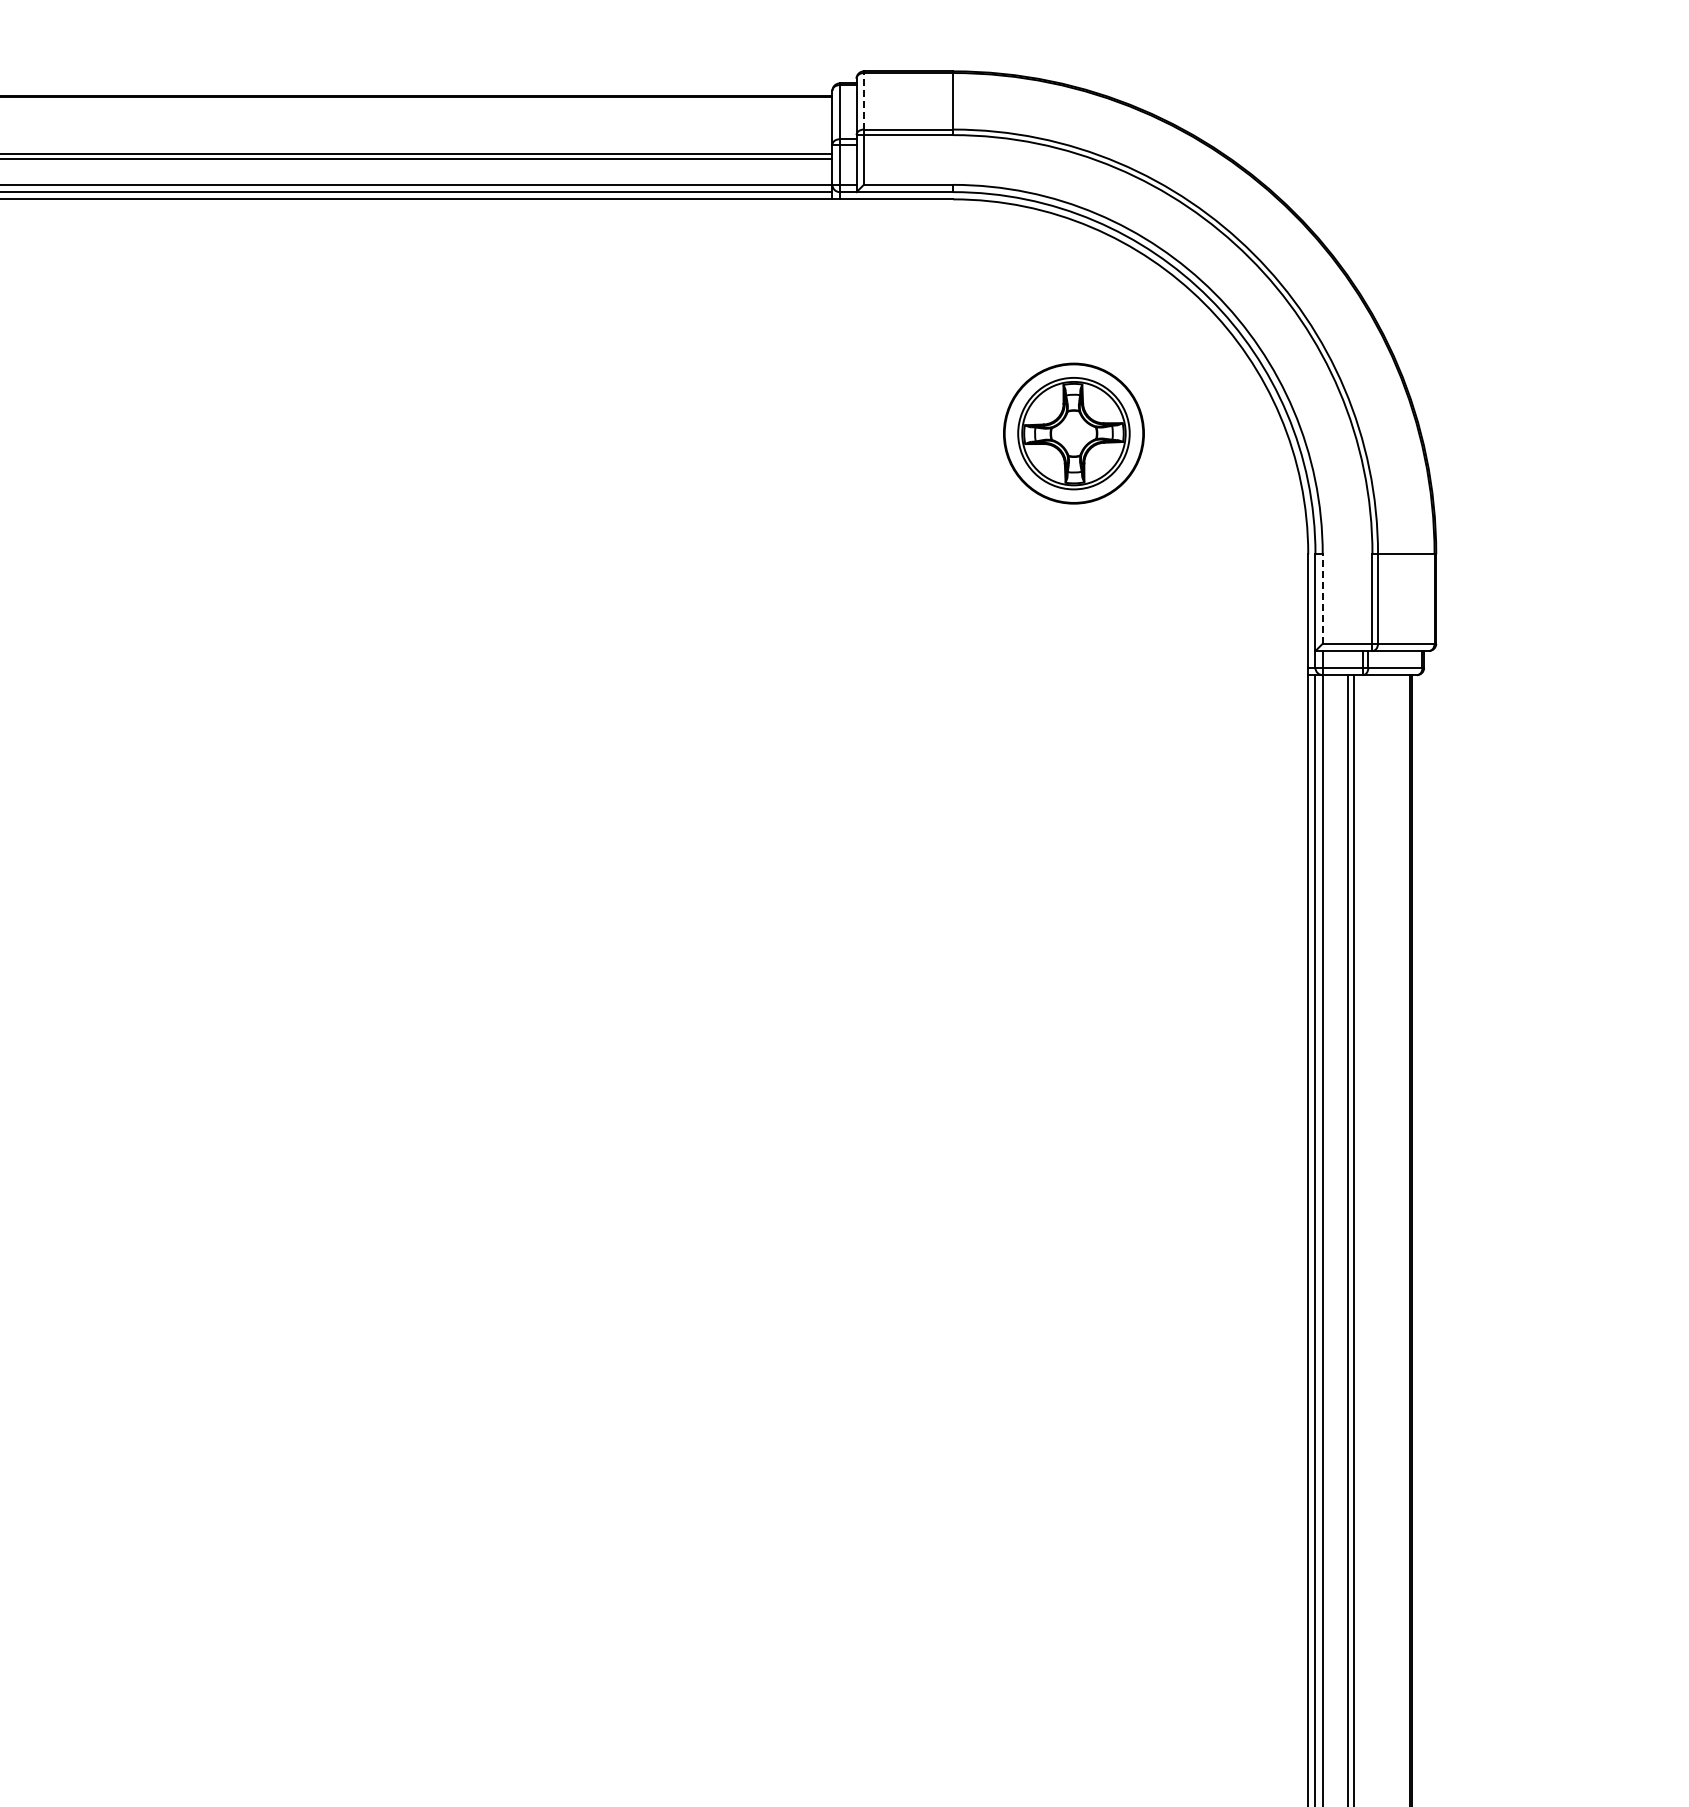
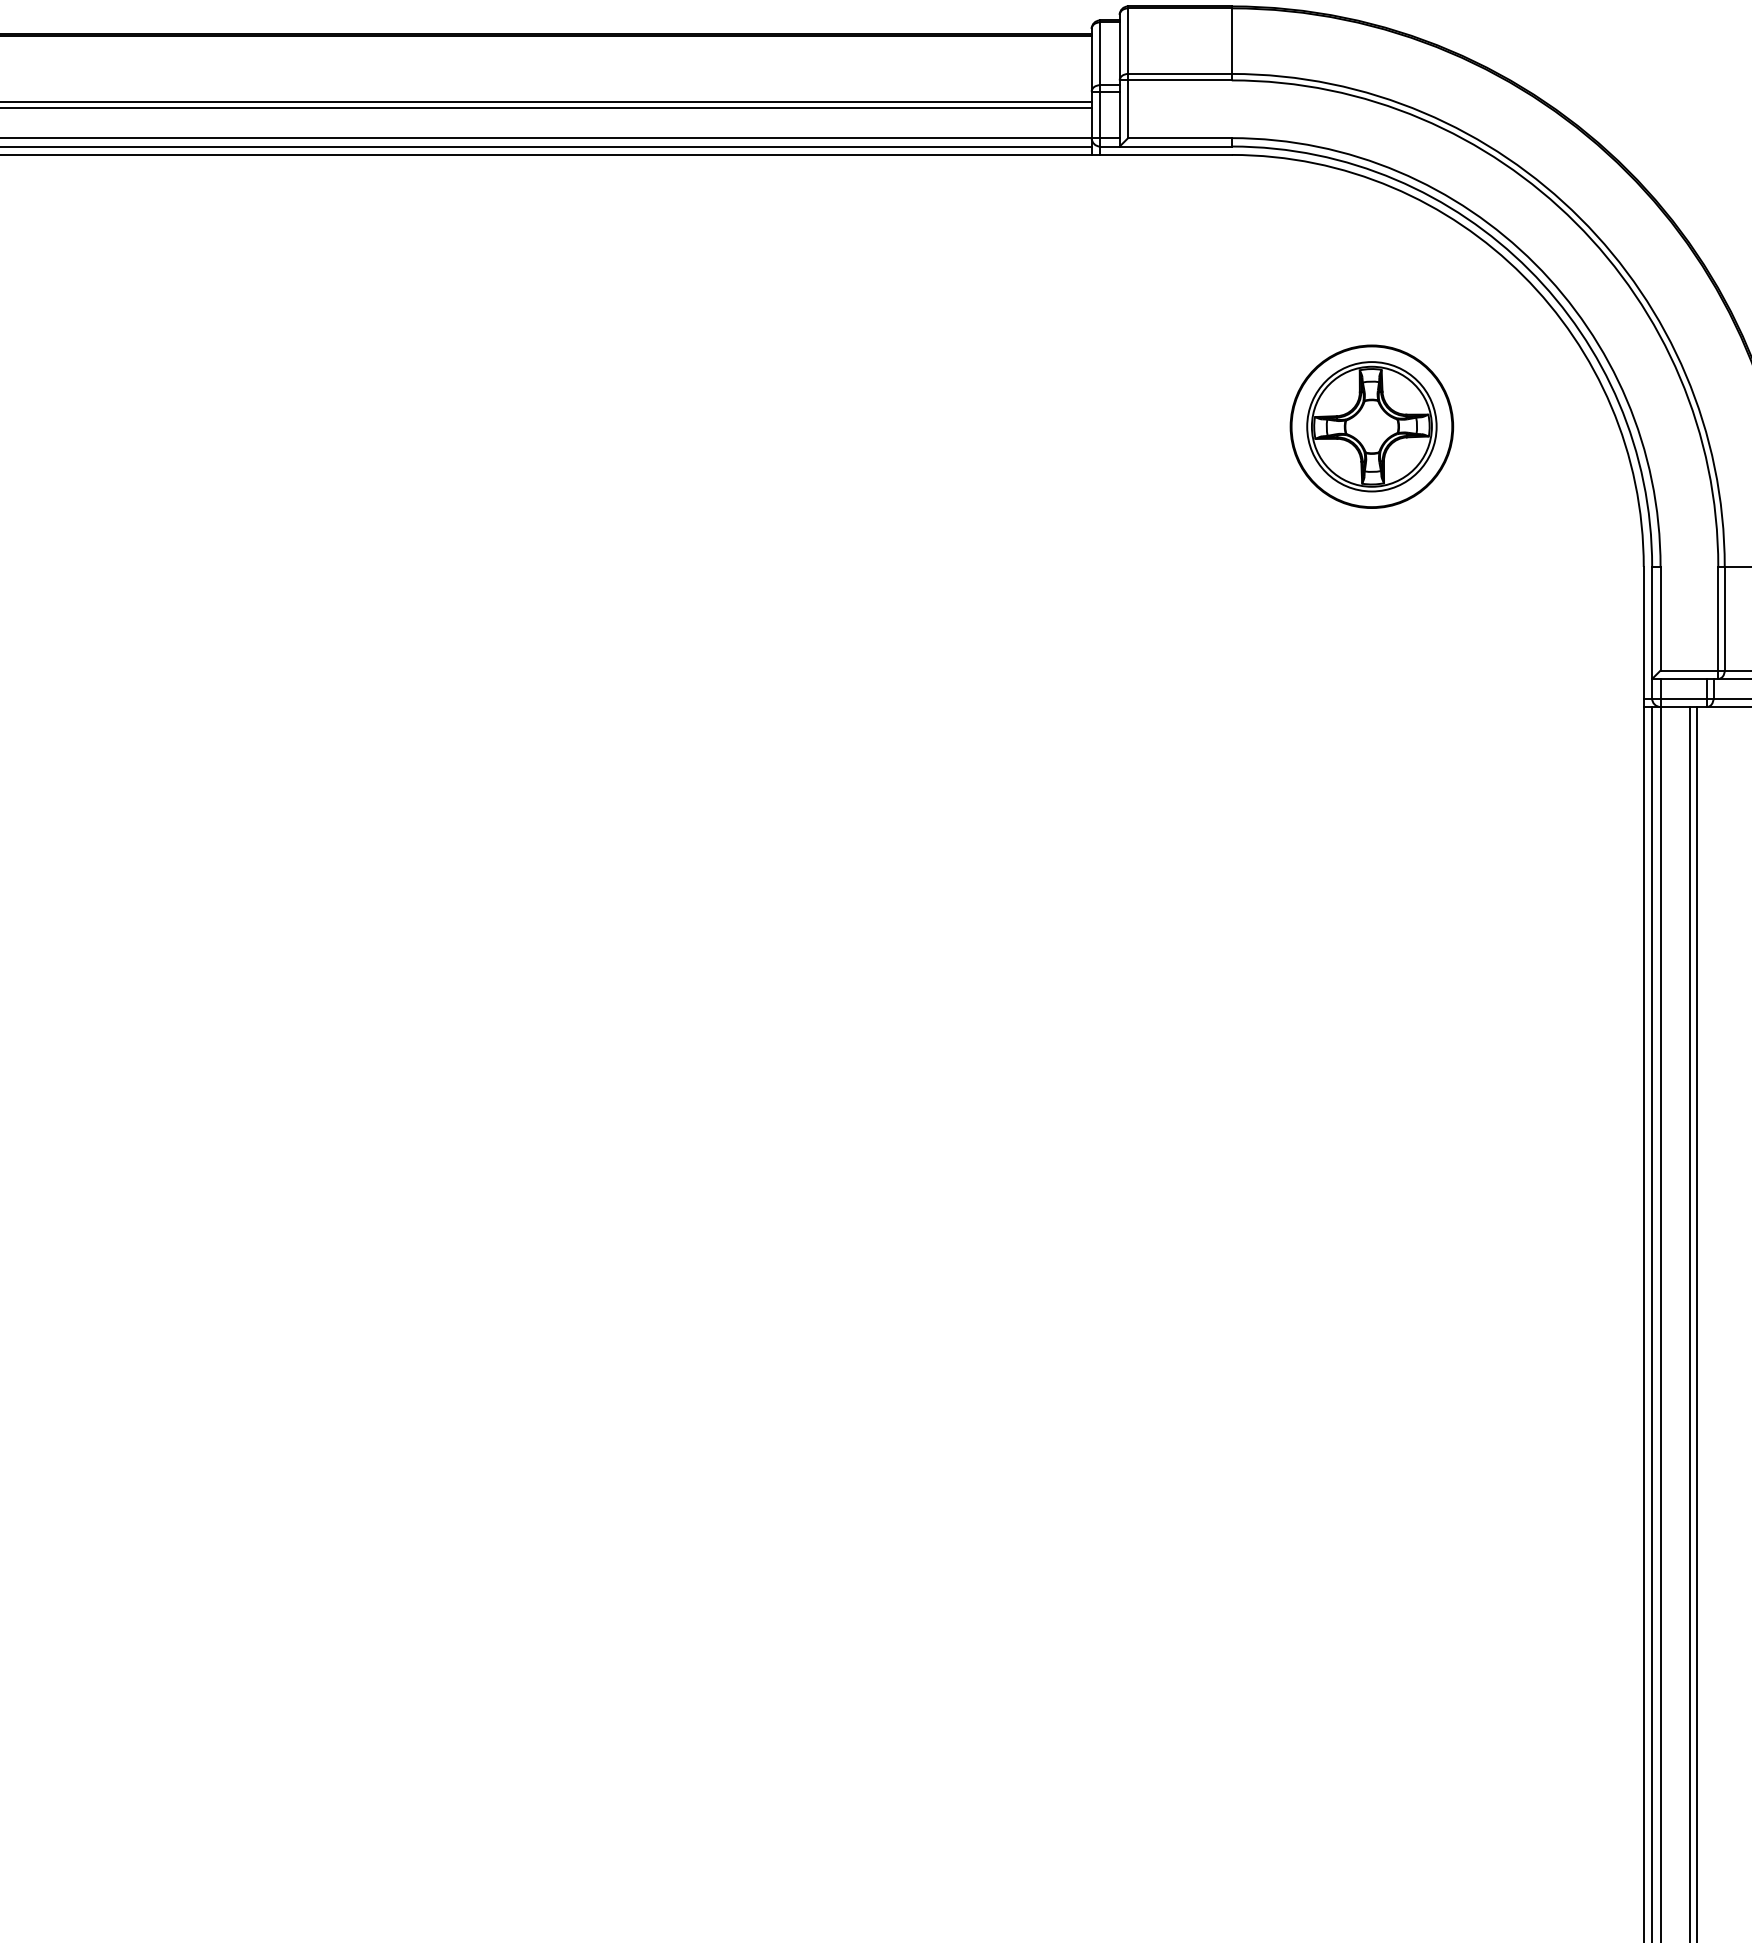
line: (863, 100) -> (1127, 40), dashed -> solid
line: (1322, 599) -> (1660, 619), dashed -> solid

